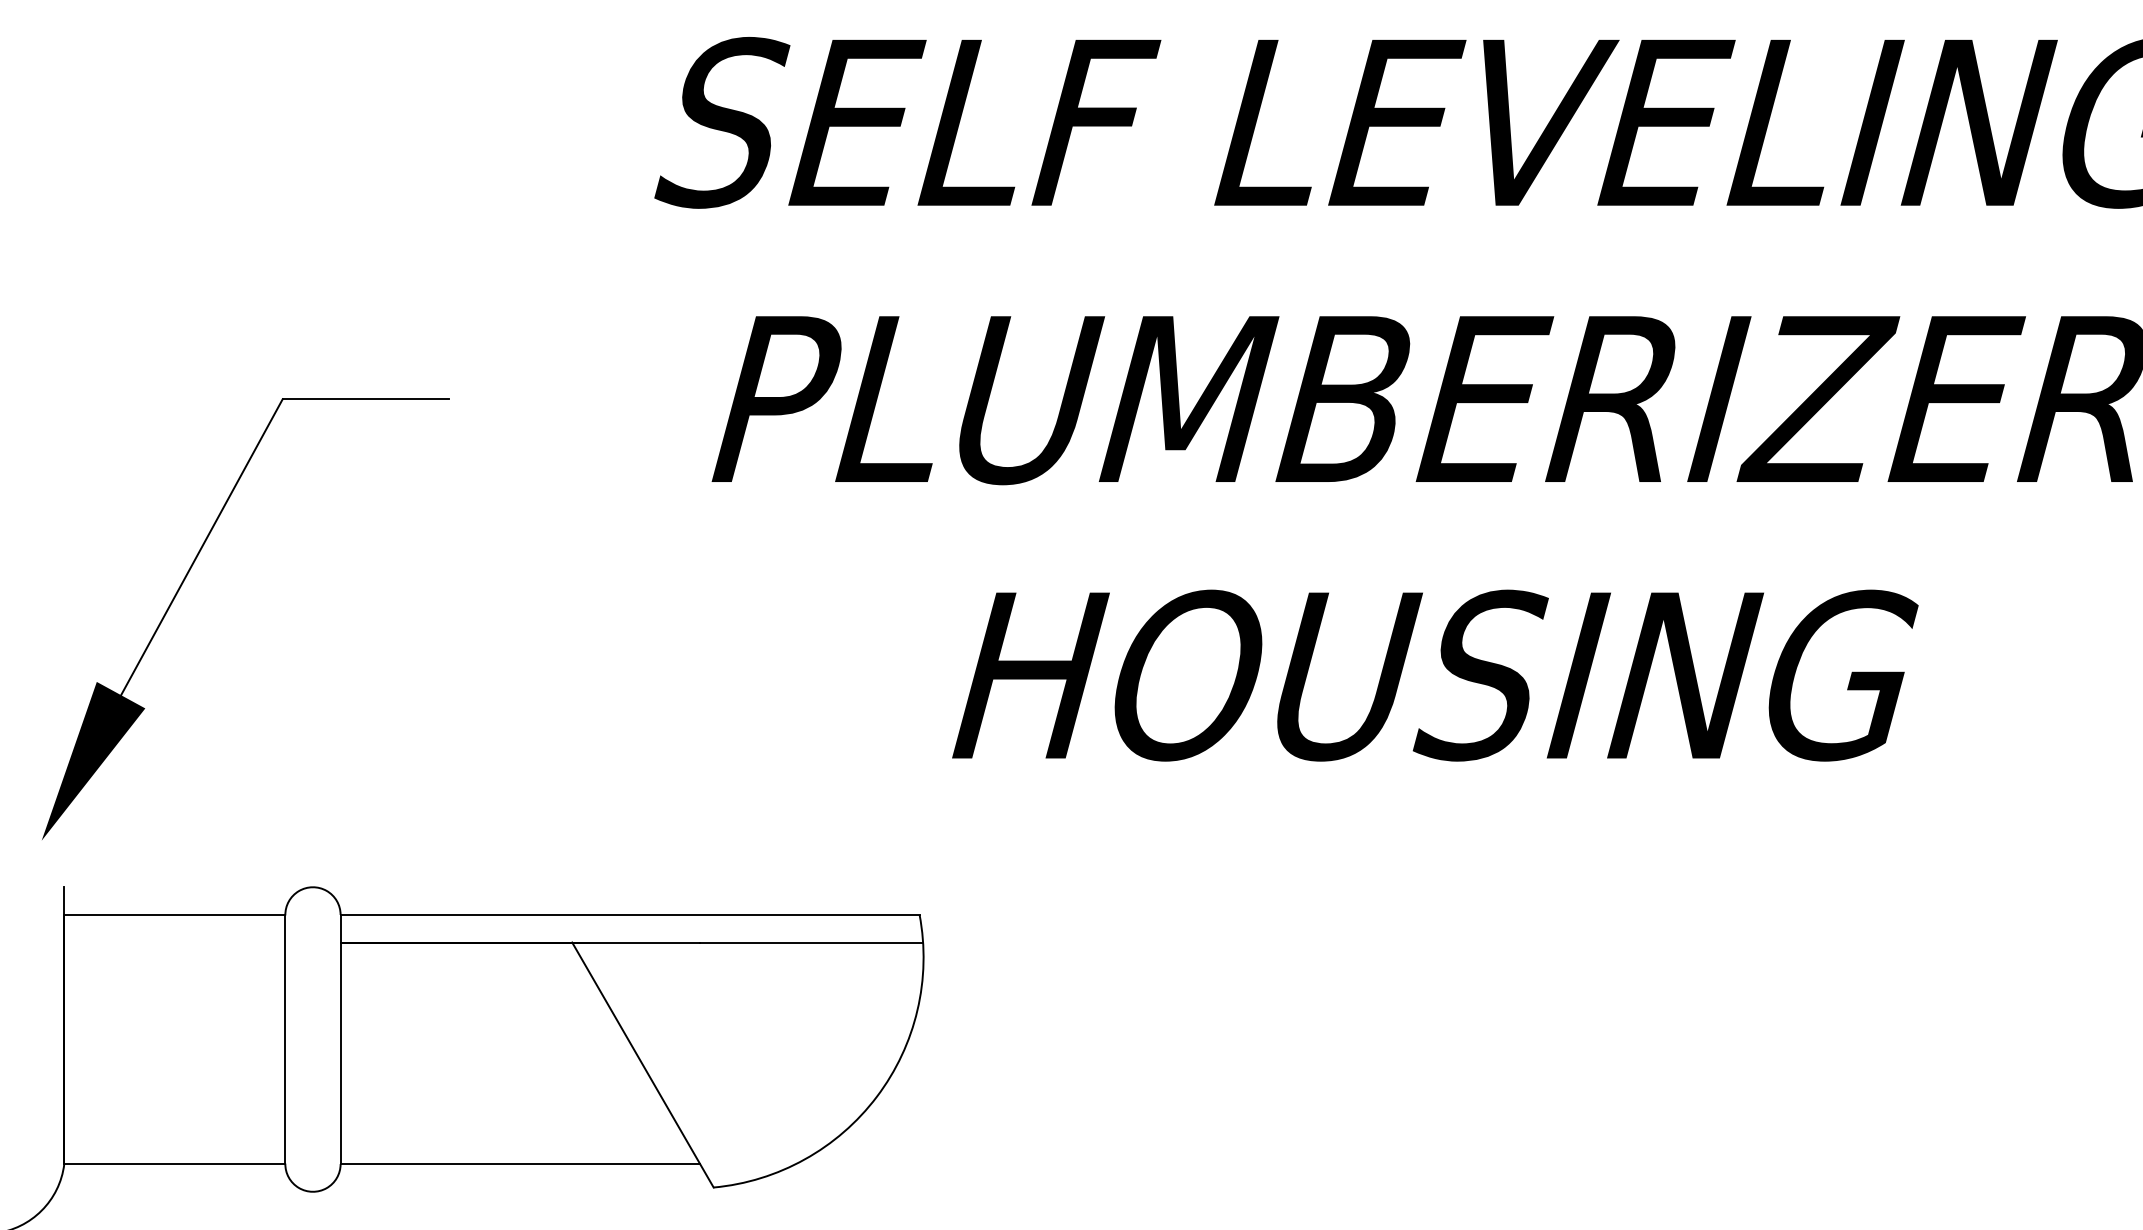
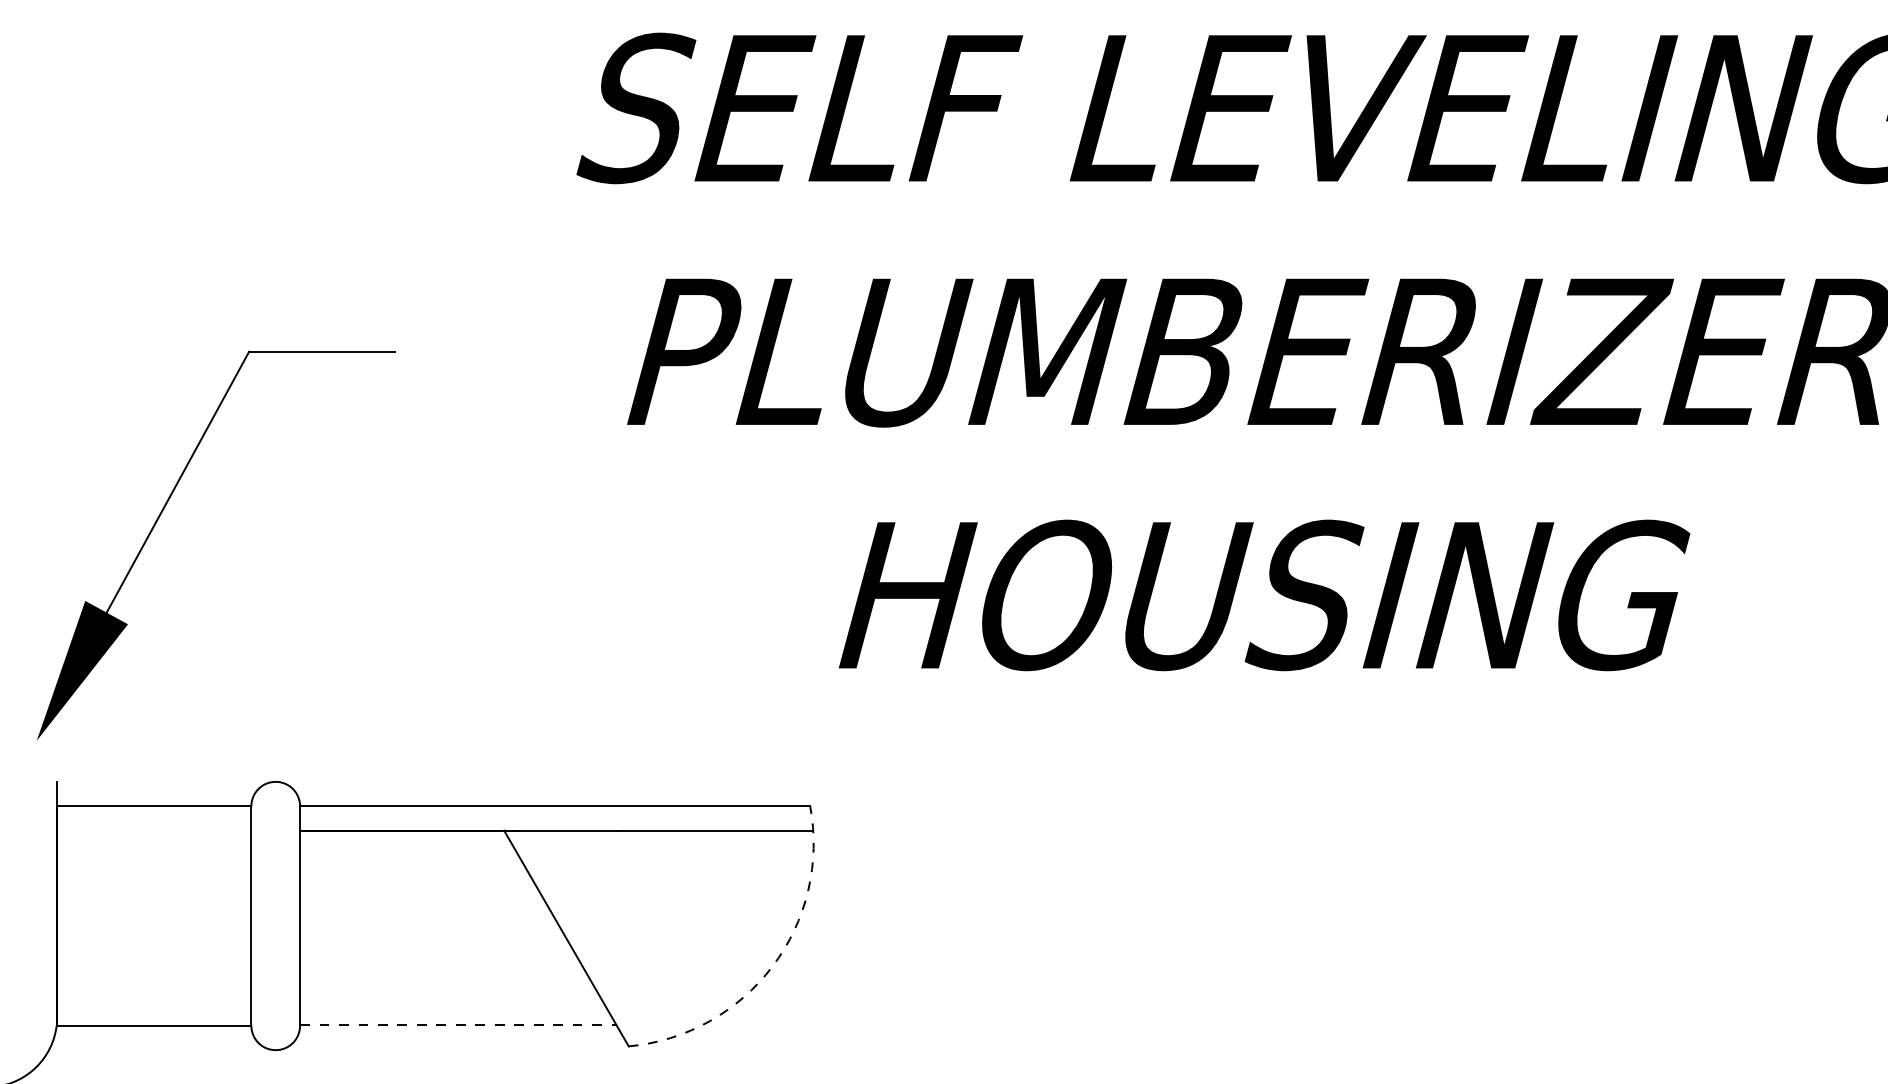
arc: (876, 1096) -> (772, 966), solid -> dashed
line: (520, 1163) -> (458, 1025), solid -> dashed

